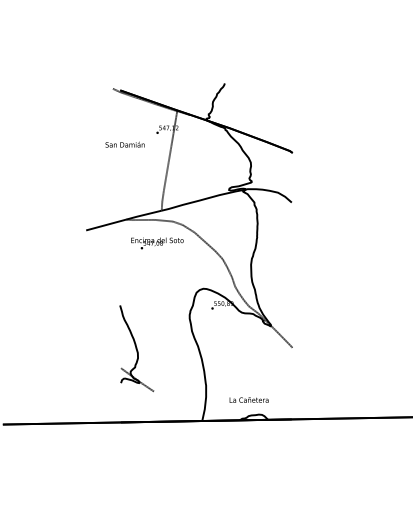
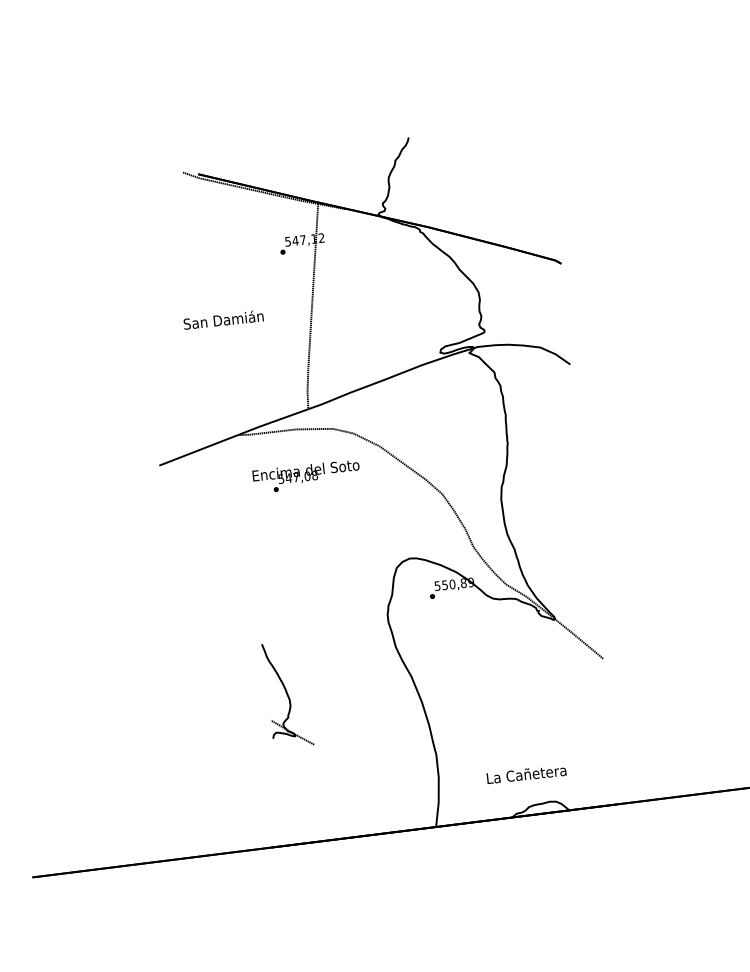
text: (124, 144) -> (222, 319), moved
part: (136, 348) -> (286, 694), size x0.6

